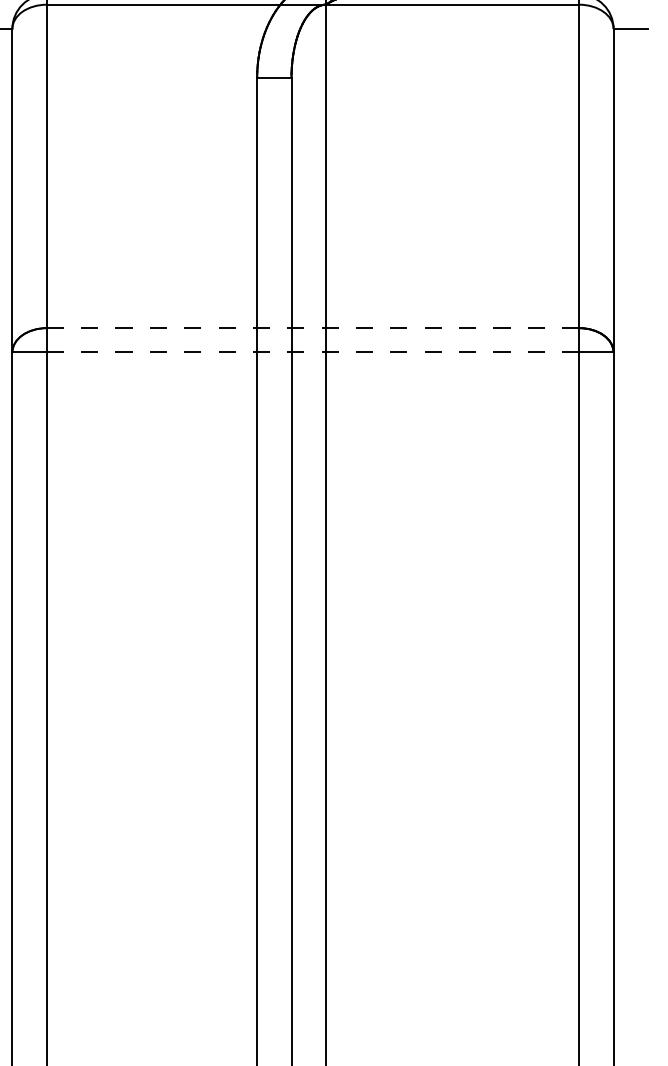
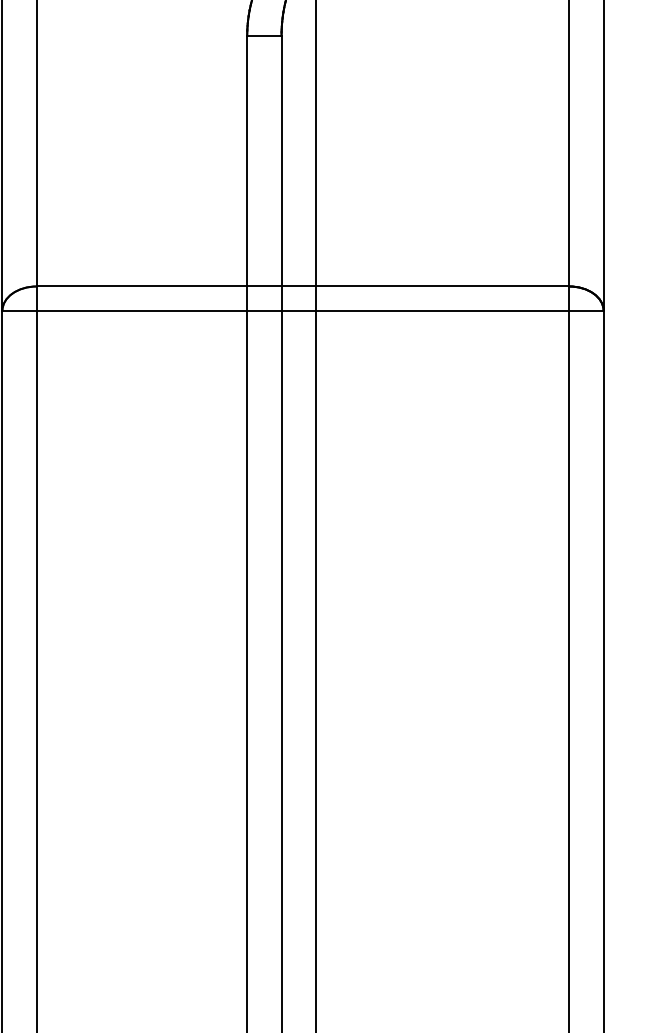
line: (313, 328) -> (303, 286), dashed -> solid
line: (312, 352) -> (302, 310), dashed -> solid

